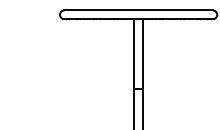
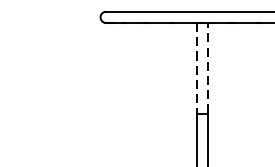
line: (134, 54) -> (196, 68), solid -> dashed
line: (142, 54) -> (207, 68), solid -> dashed

